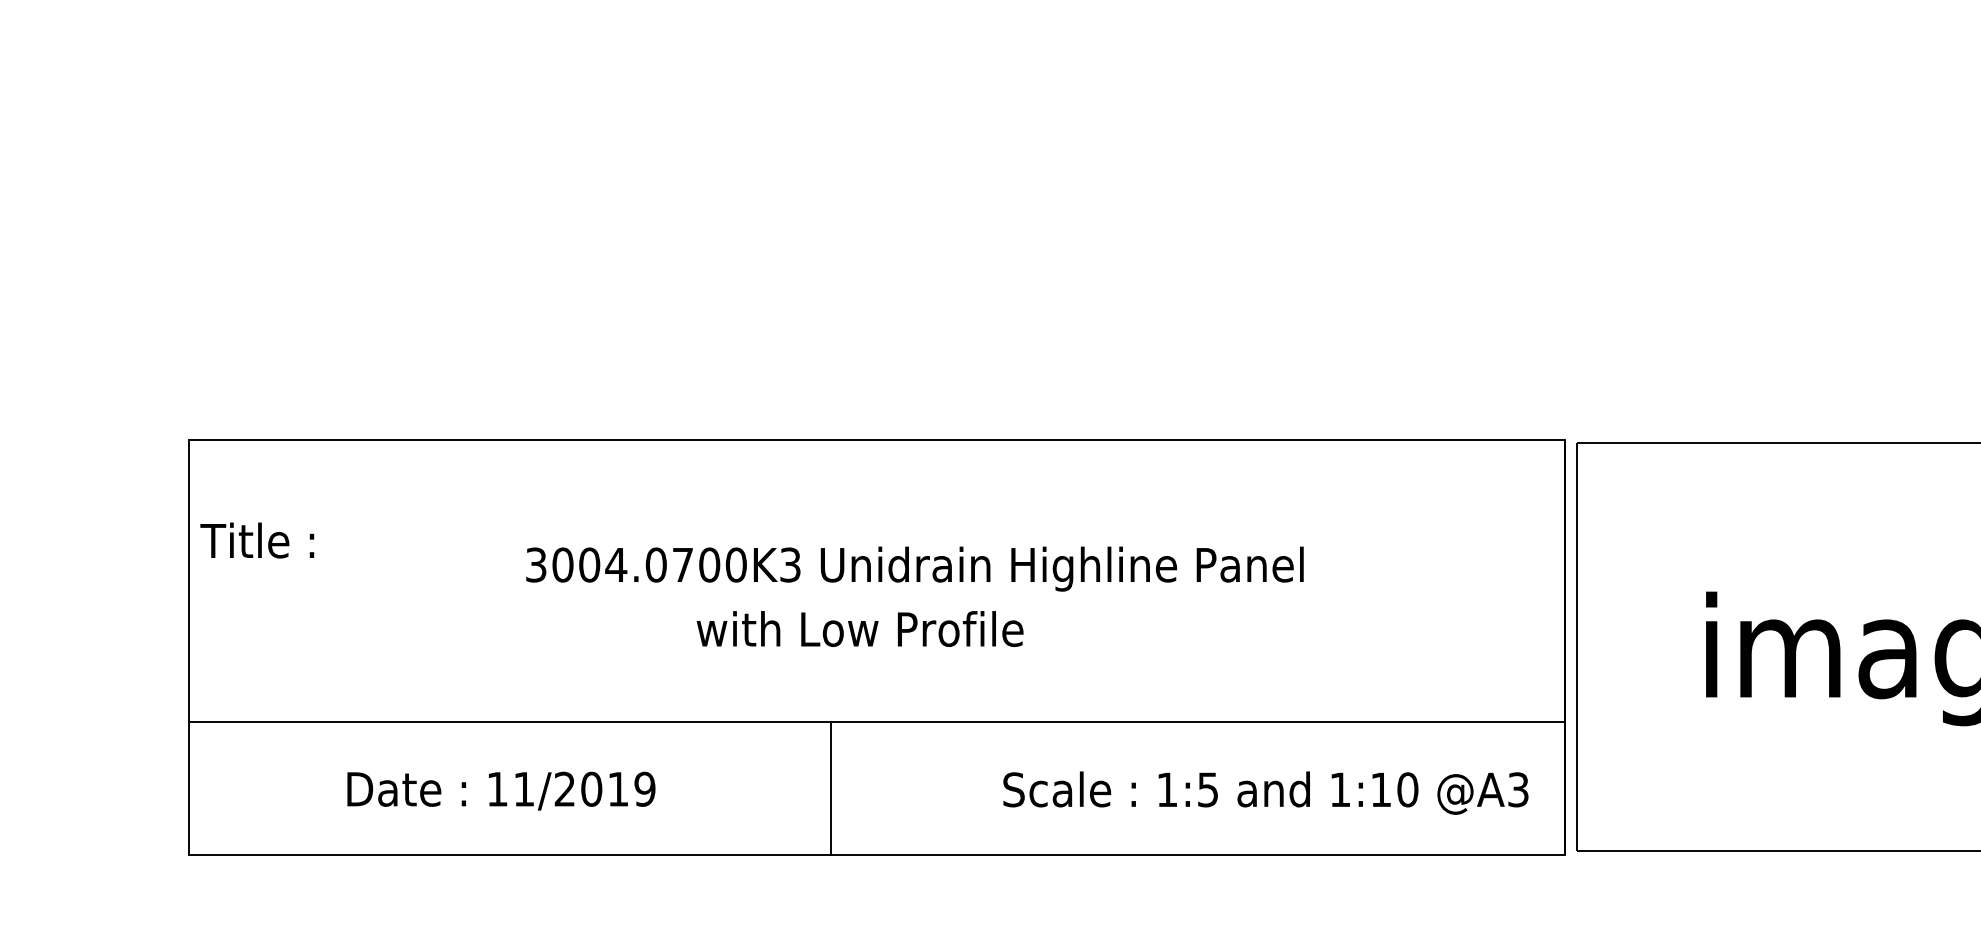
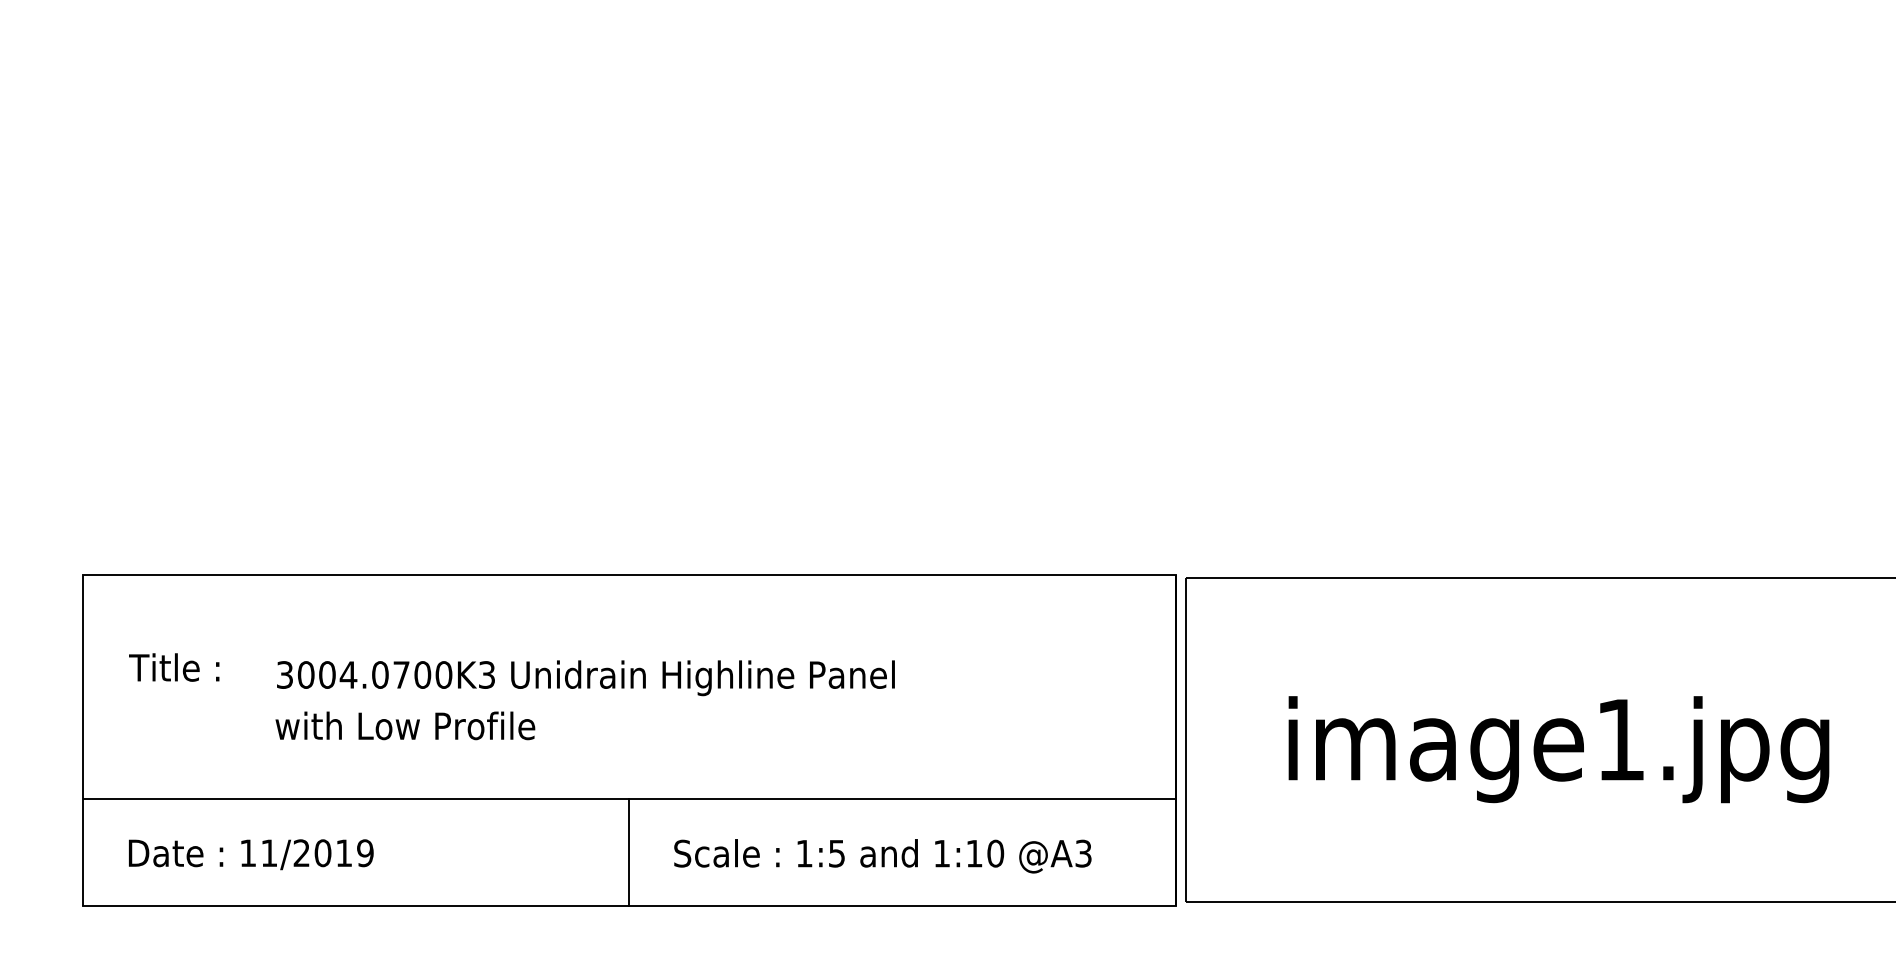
text: (257, 540) -> (174, 667), moved
text: (914, 569) -> (585, 678), moved
text: (860, 628) -> (405, 725), moved
line: (831, 788) -> (629, 852), moved
text: (501, 790) -> (251, 854), moved
text: (1265, 793) -> (882, 856), moved

